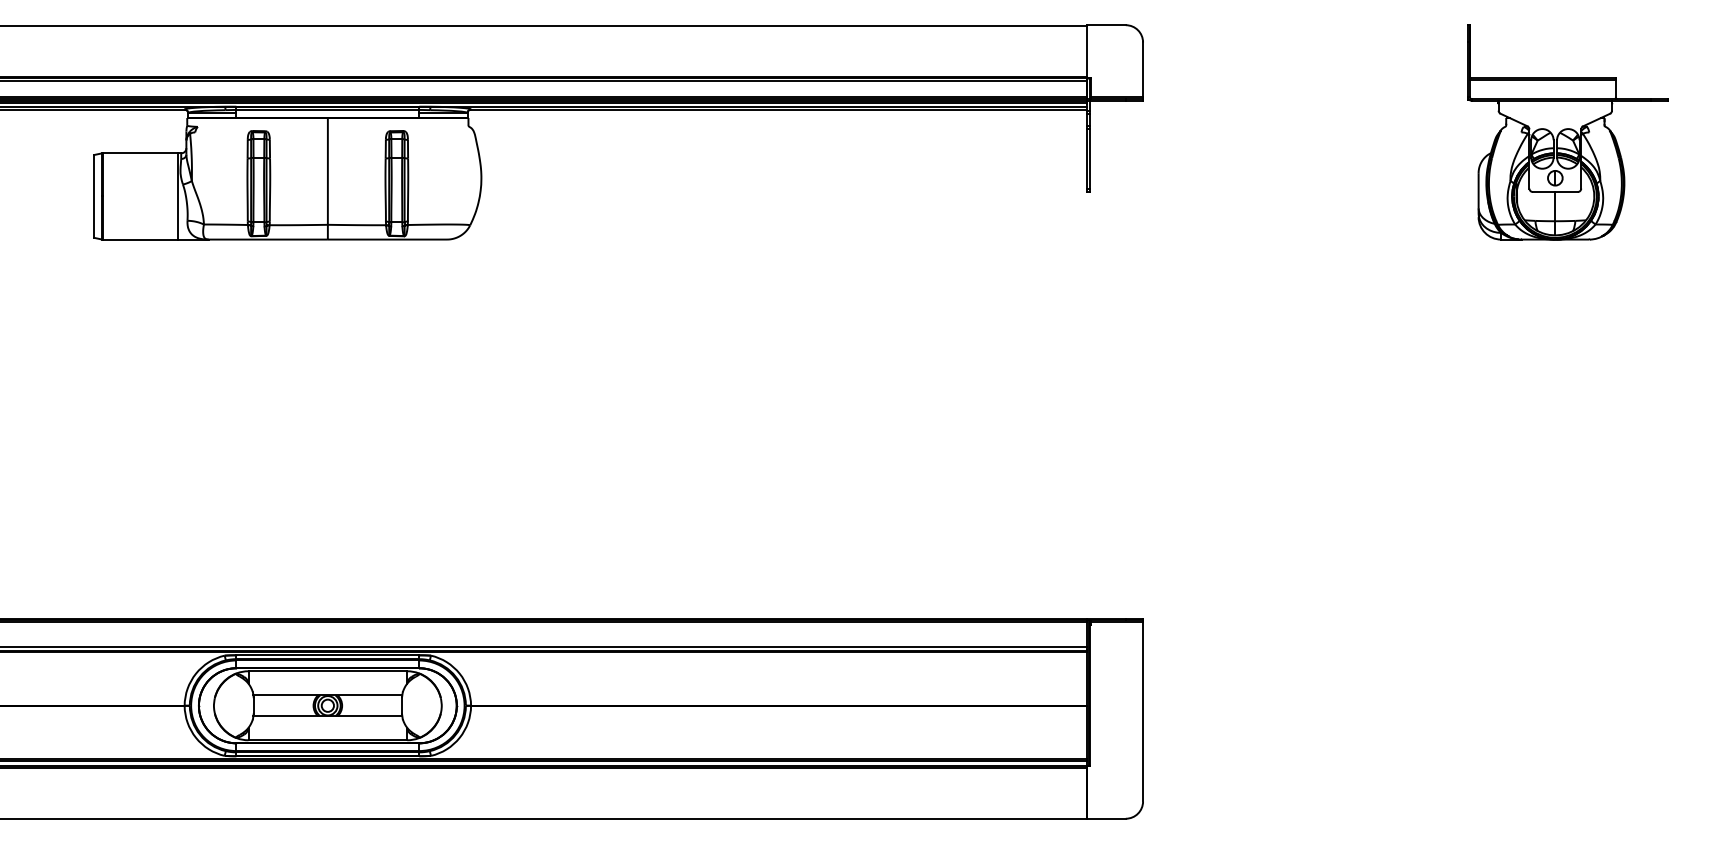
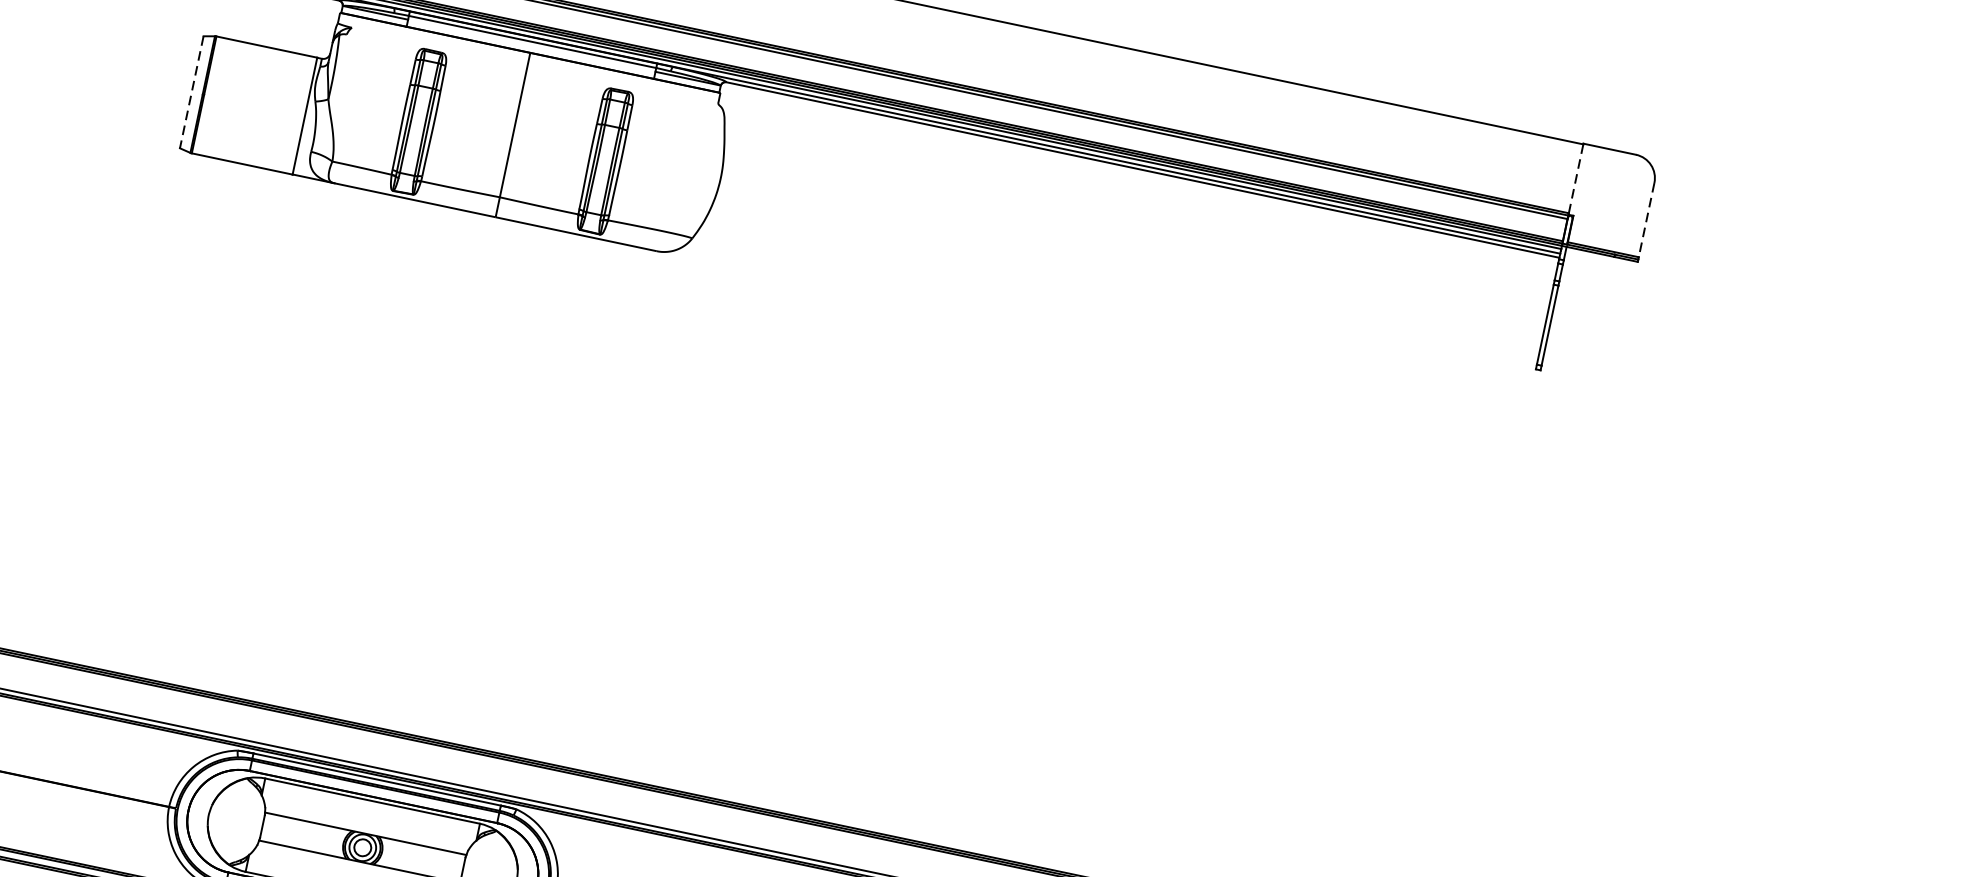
line: (1087, 51) -> (1576, 179), solid -> dashed
line: (1143, 70) -> (1646, 221), solid -> dashed
line: (94, 196) -> (192, 92), solid -> dashed

